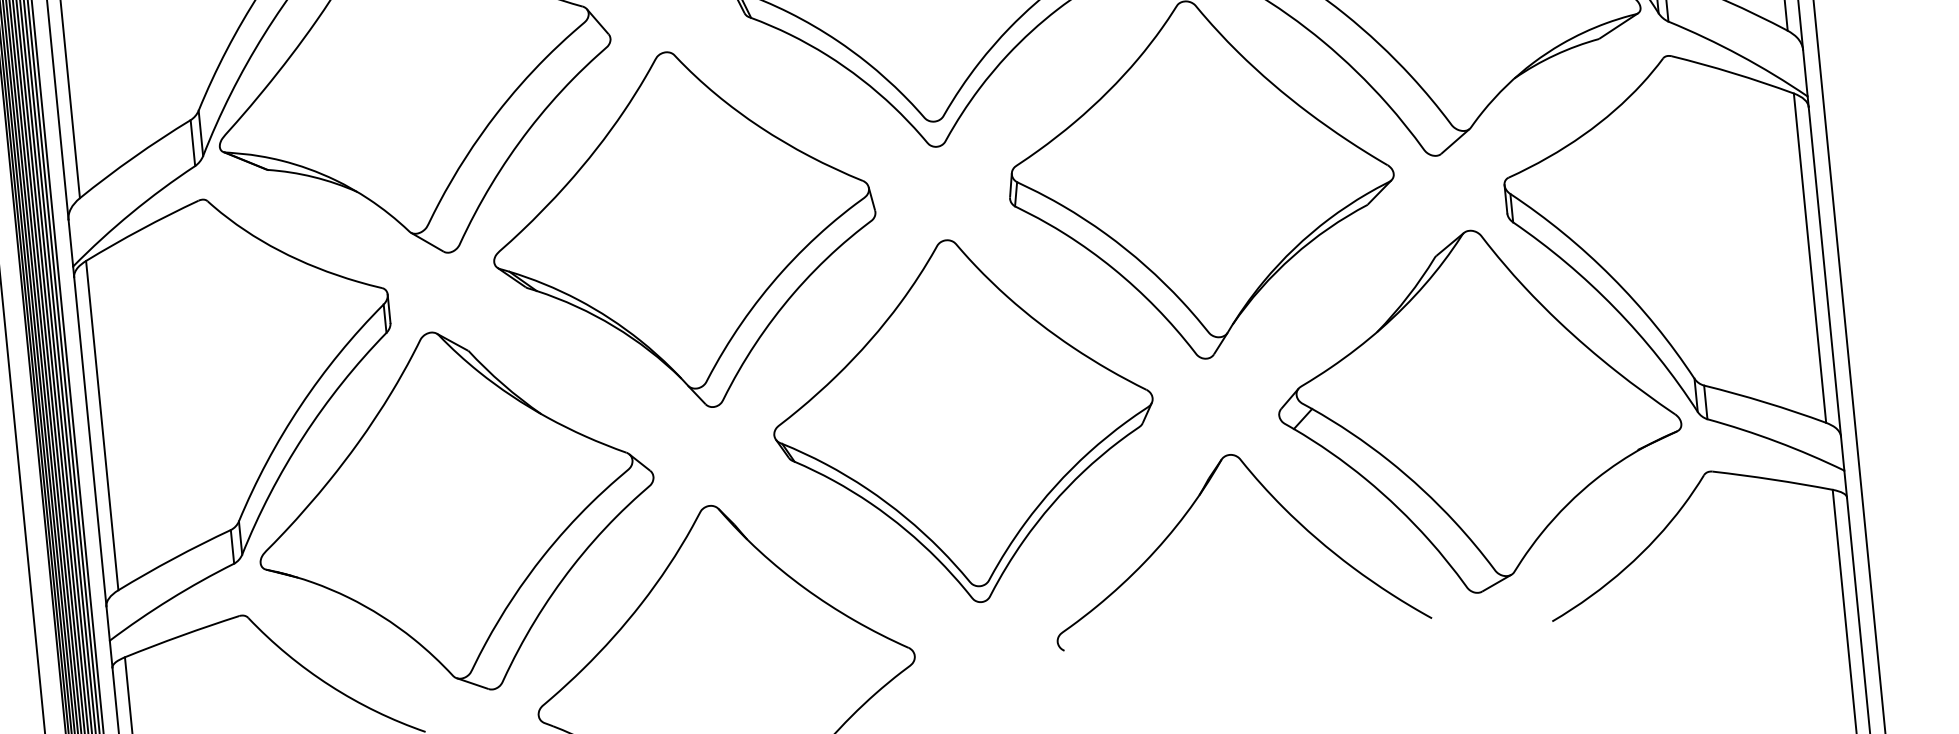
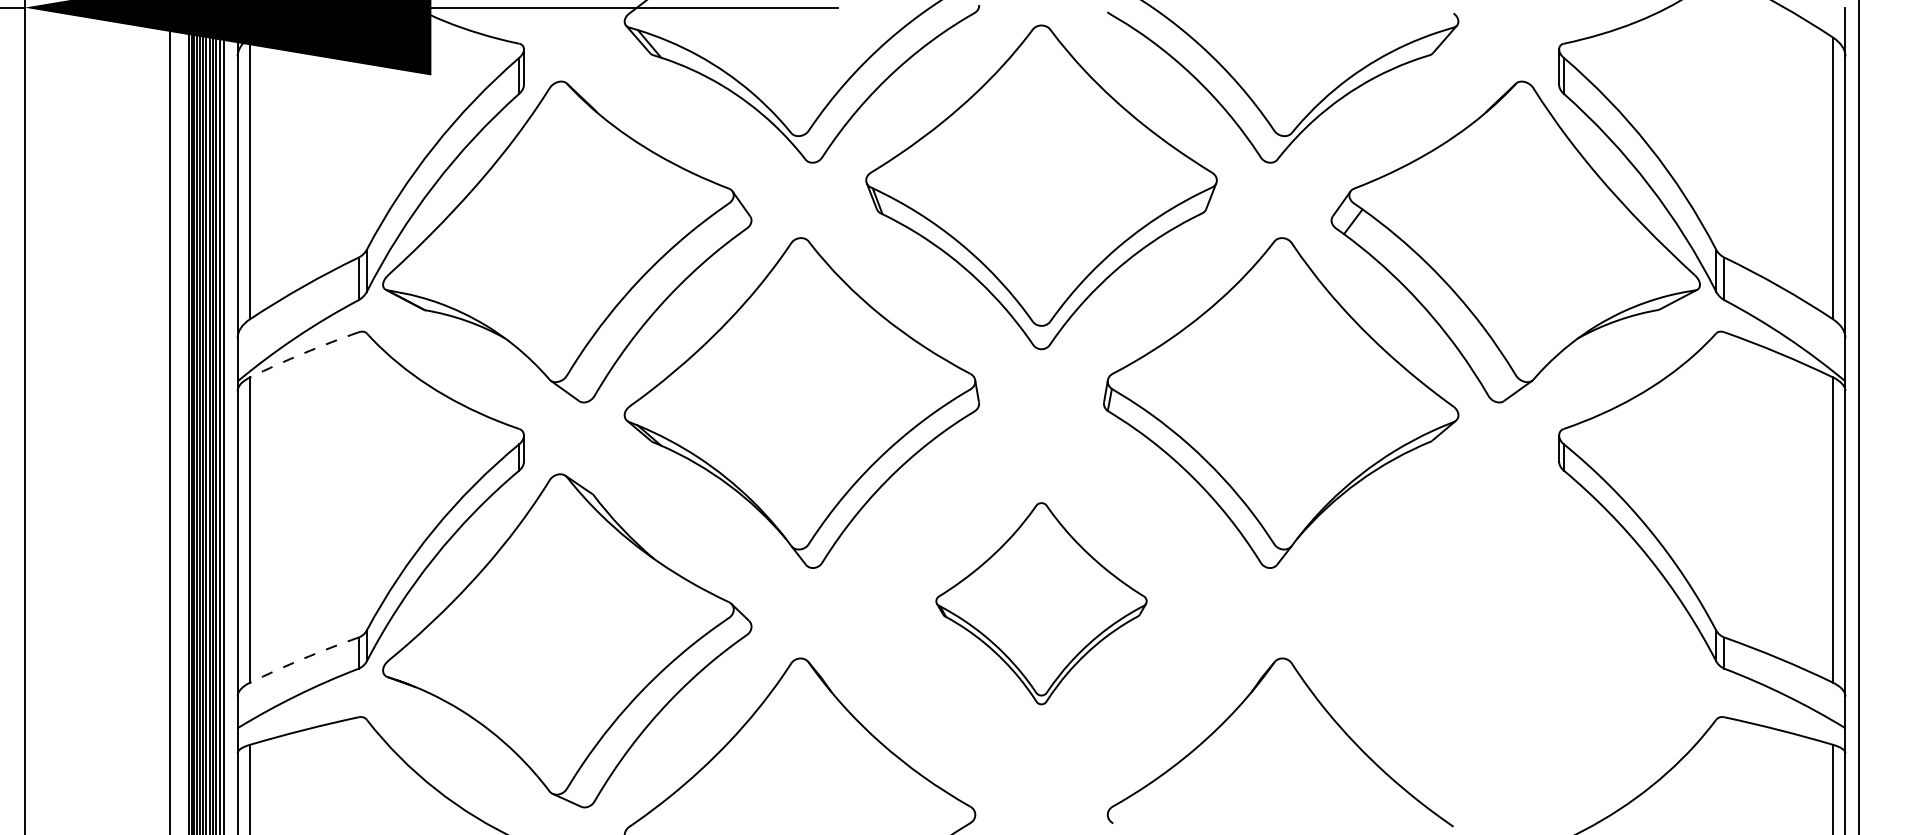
arc: (141, 229) -> (303, 353), solid -> dashed
part: (1479, 410) -> (1515, 640), removed
part: (963, 421) -> (1041, 603), size x0.6
arc: (173, 558) -> (303, 658), solid -> dashed

